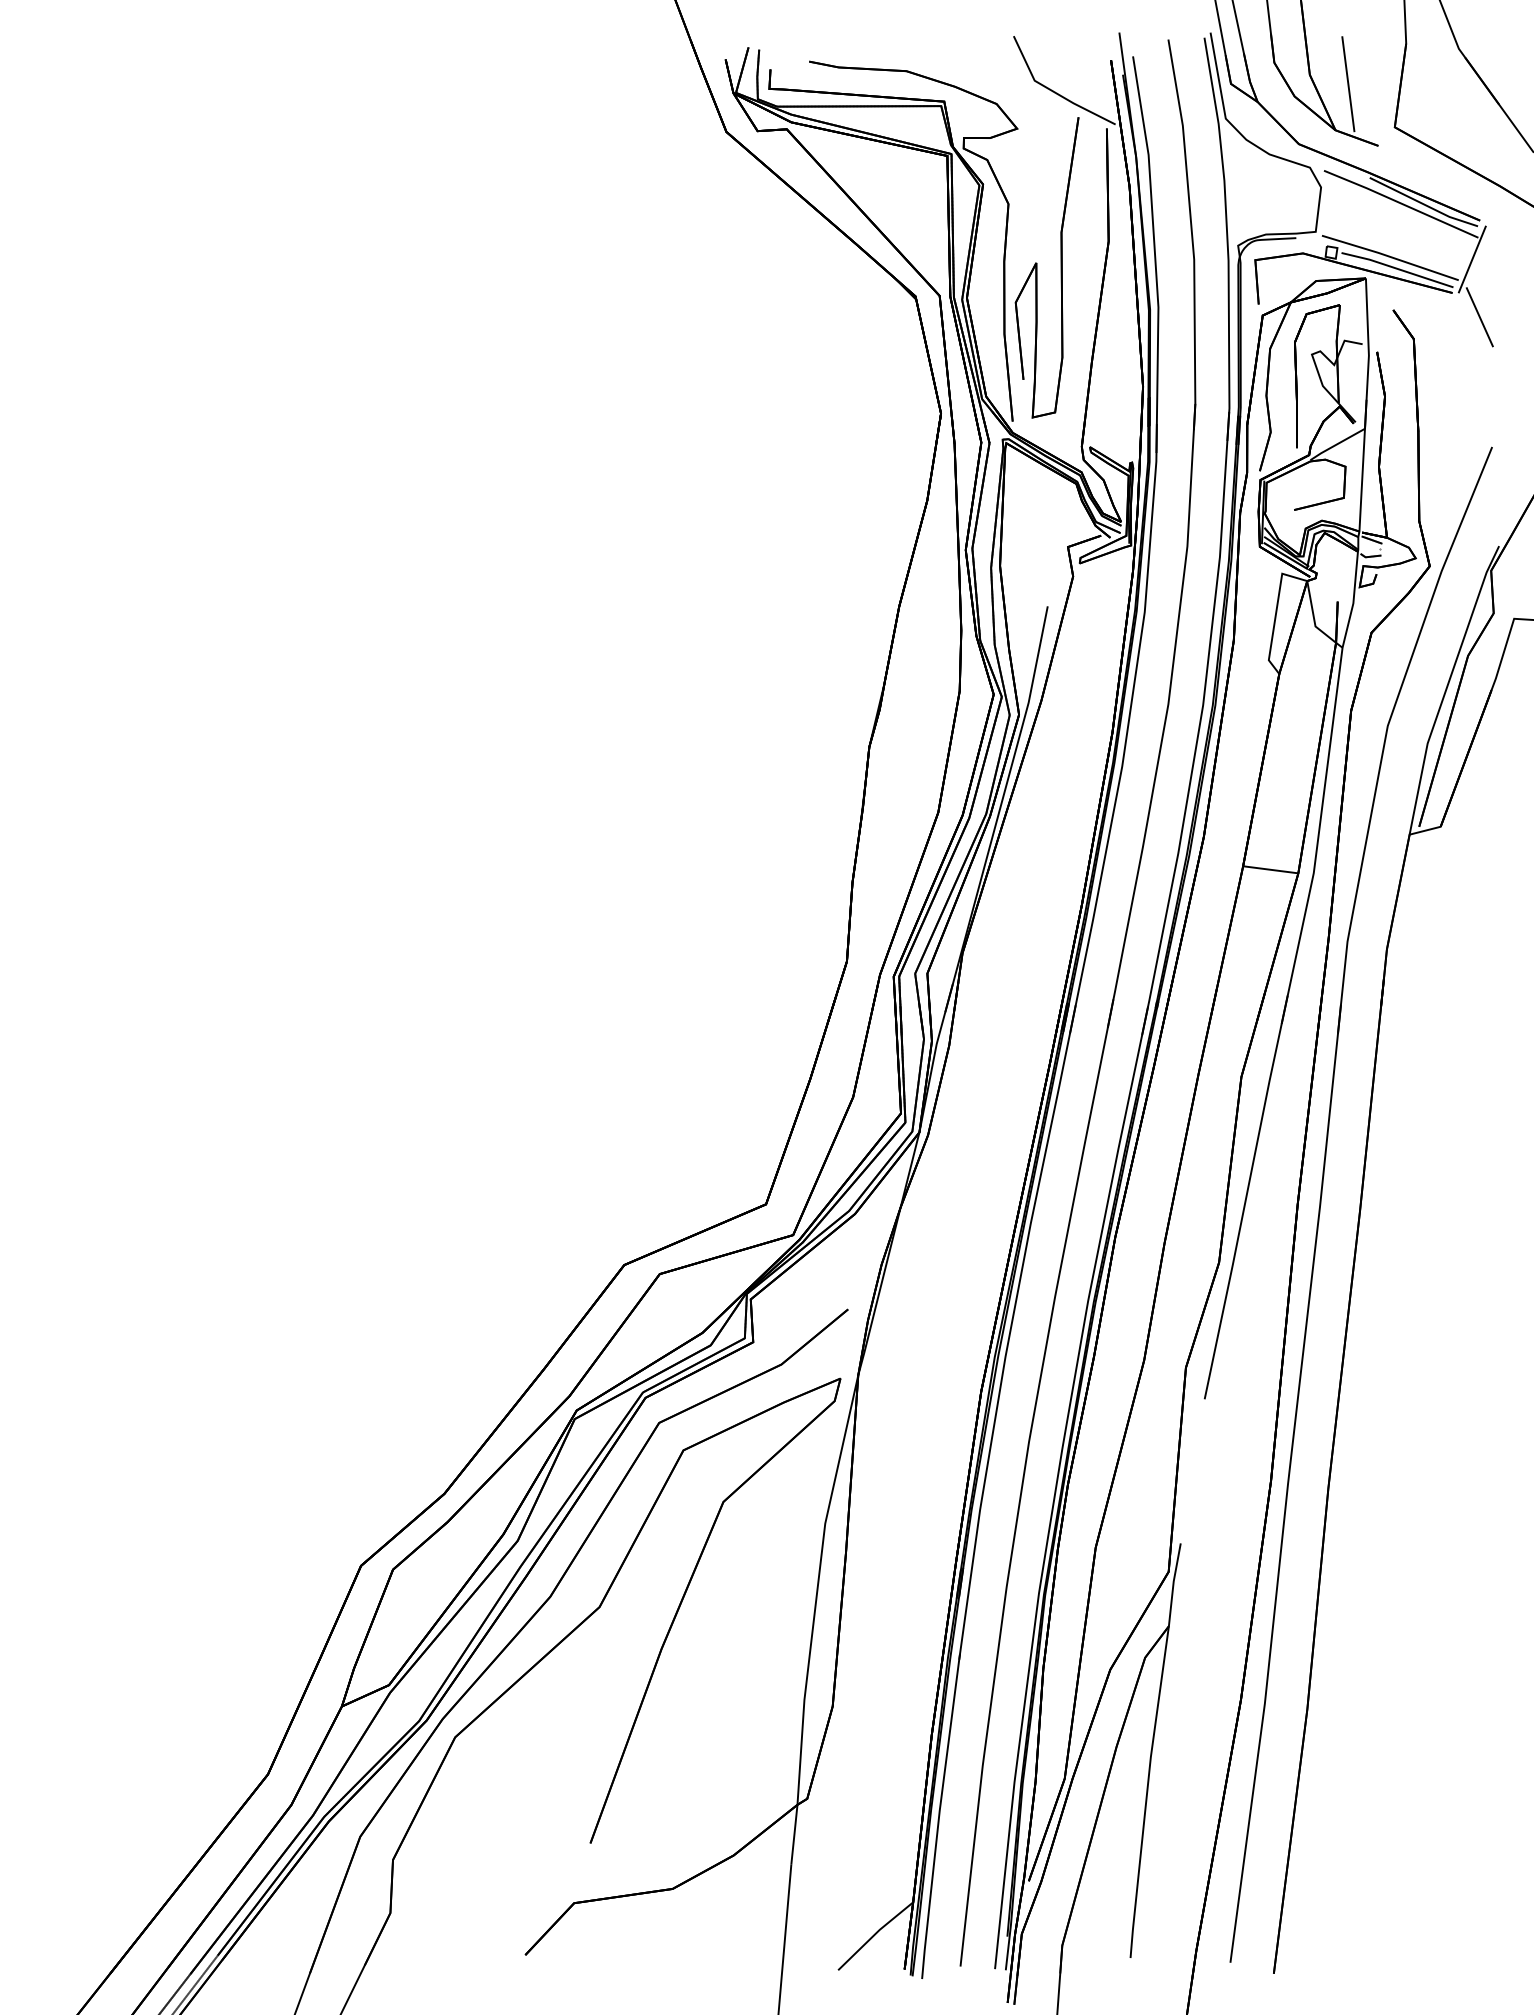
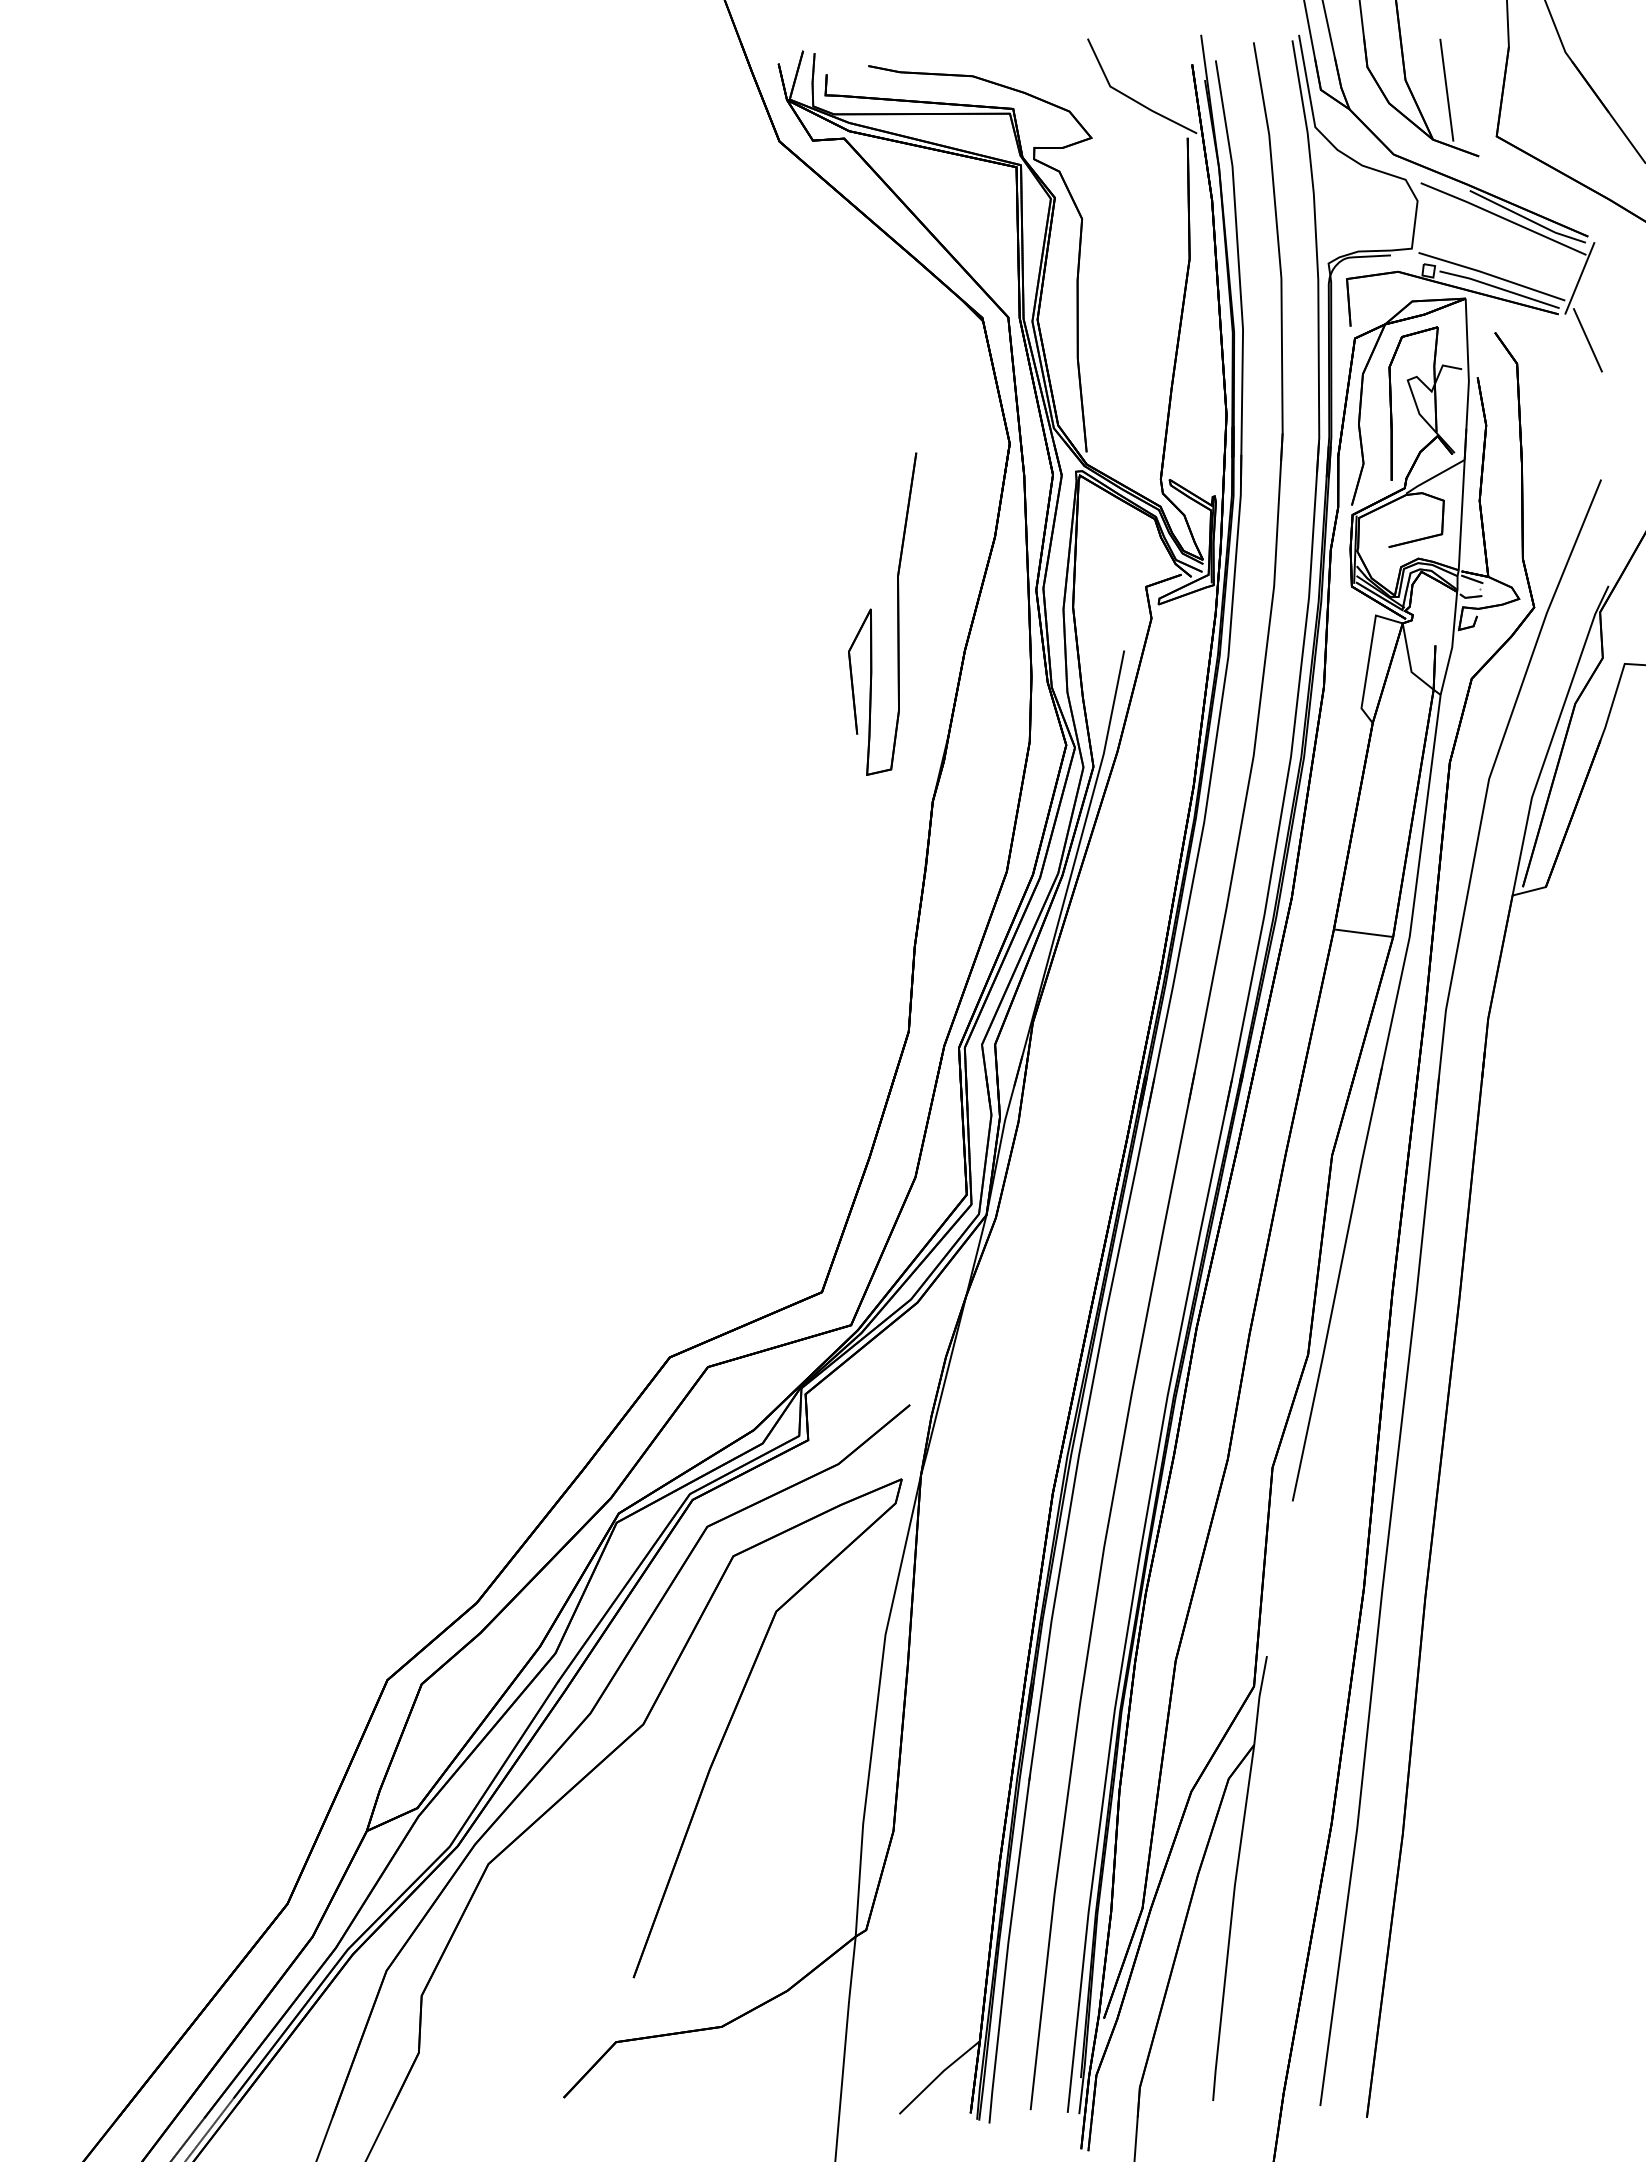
part: (1036, 267) -> (871, 613), moved

